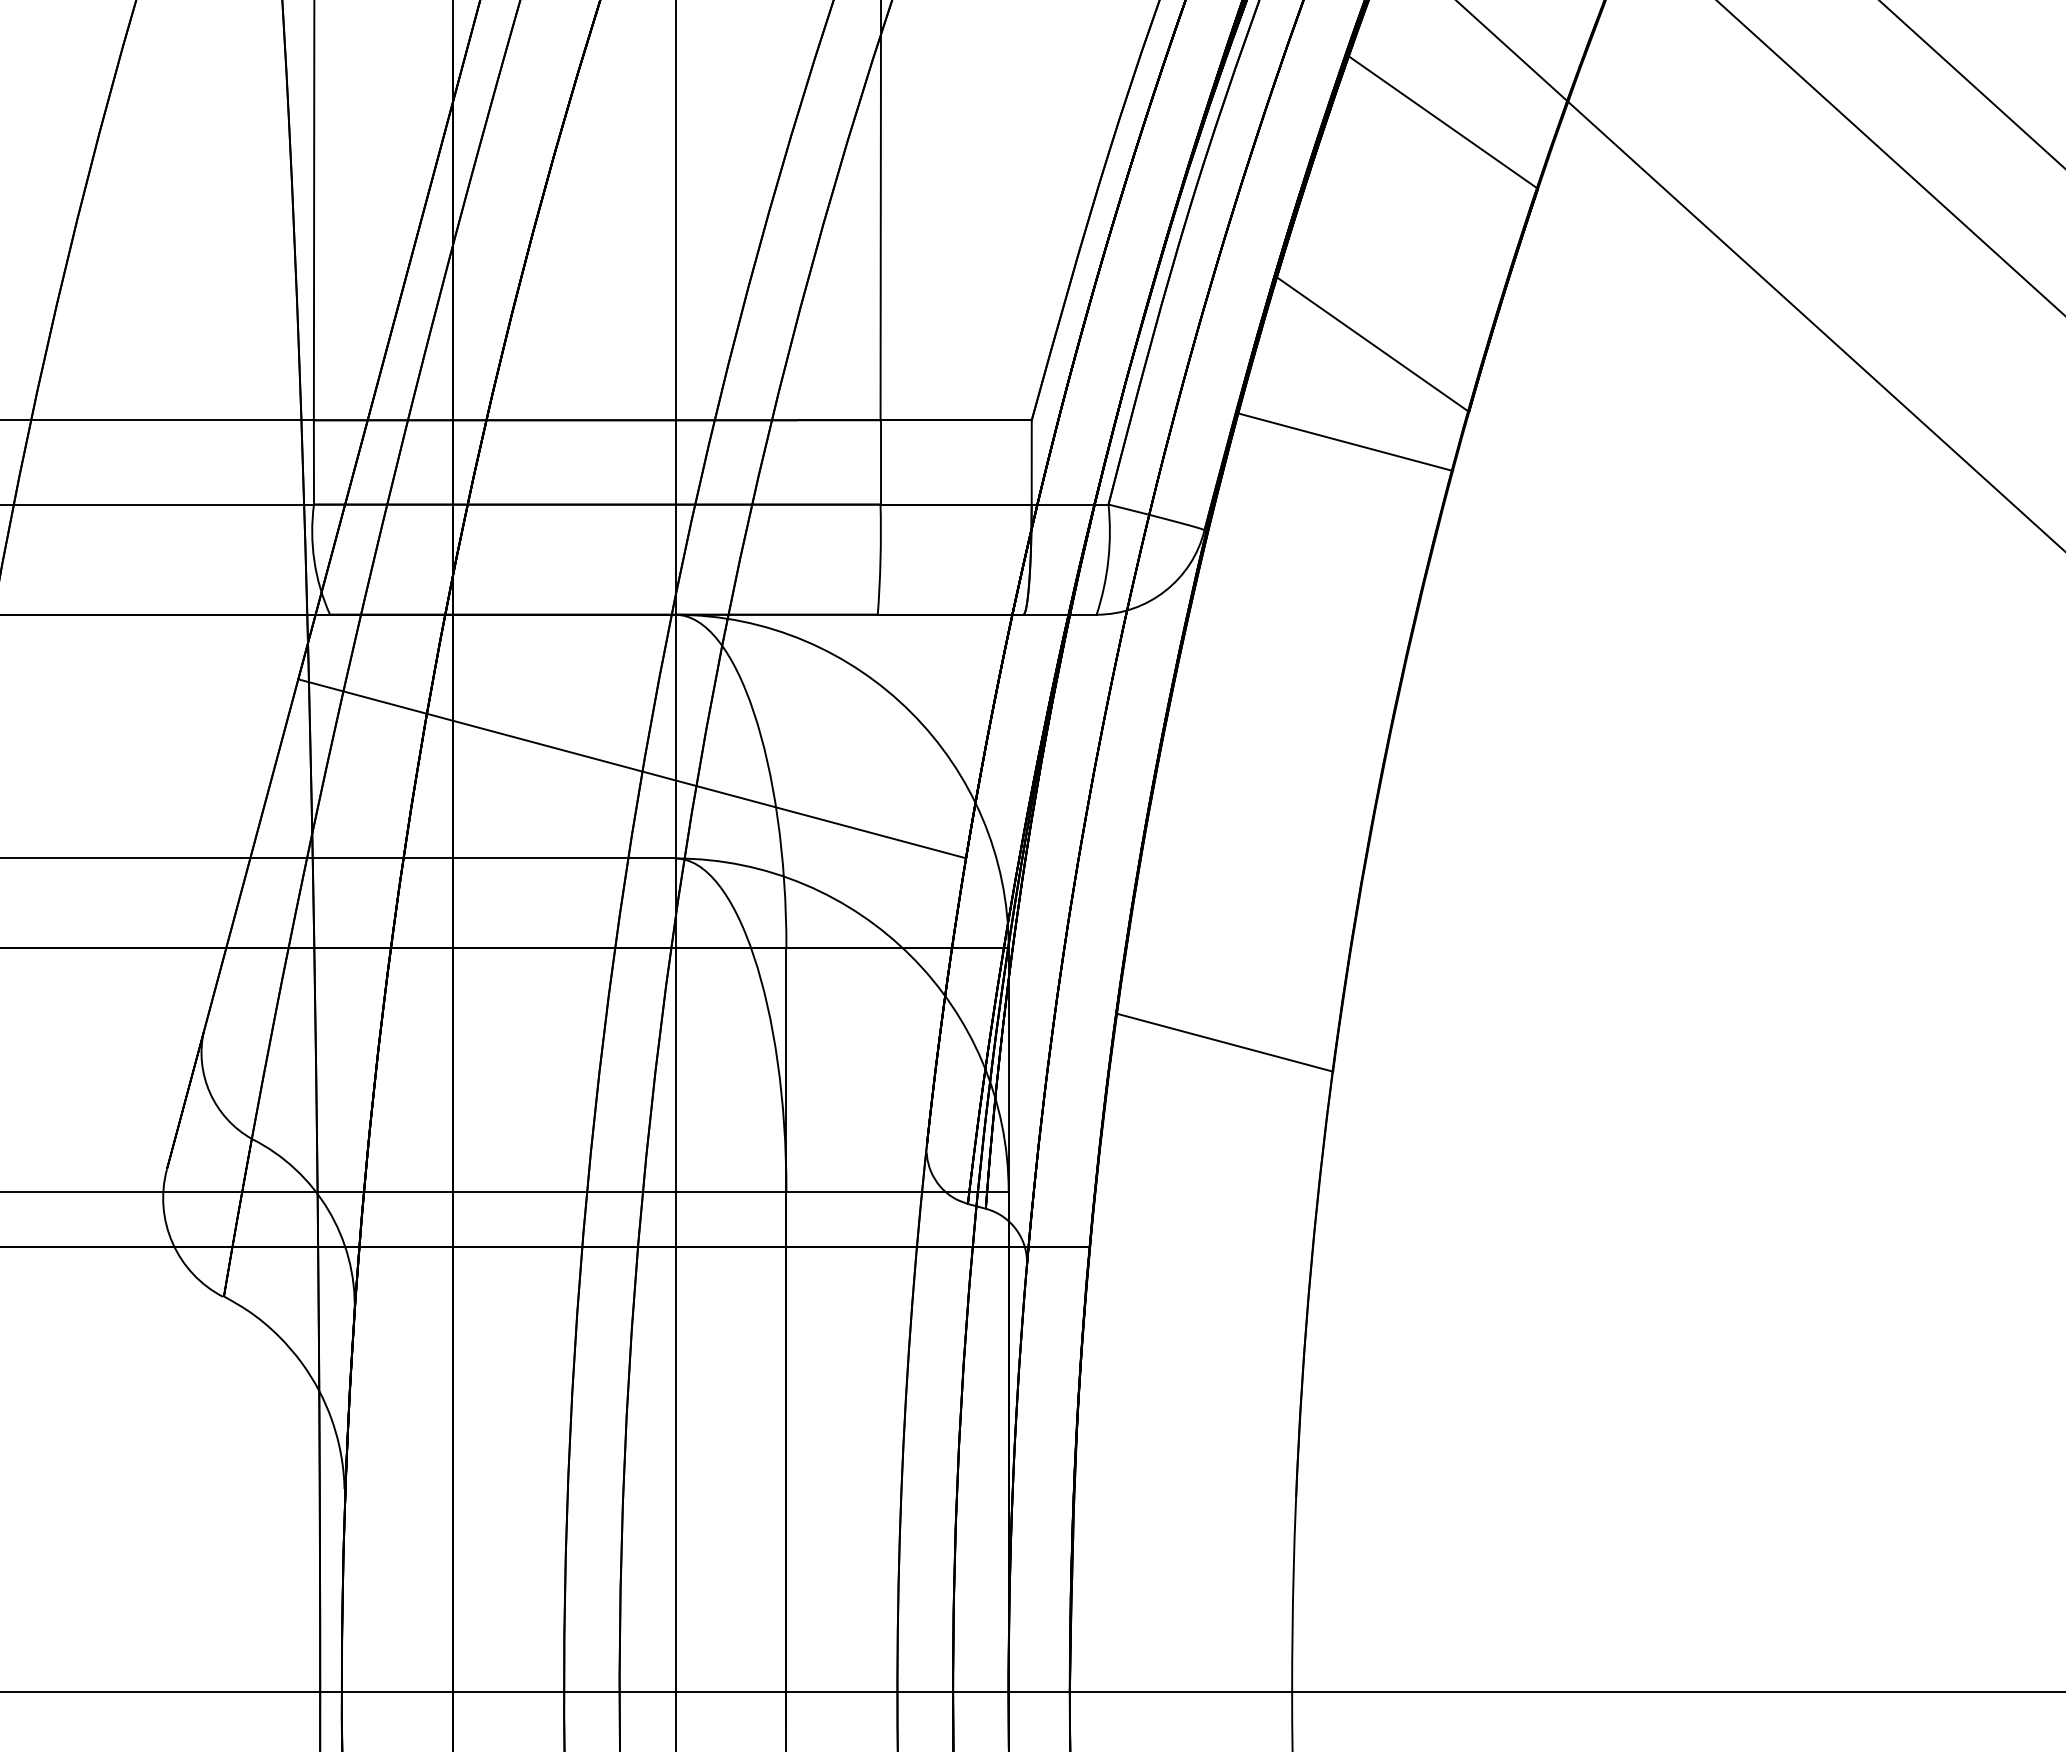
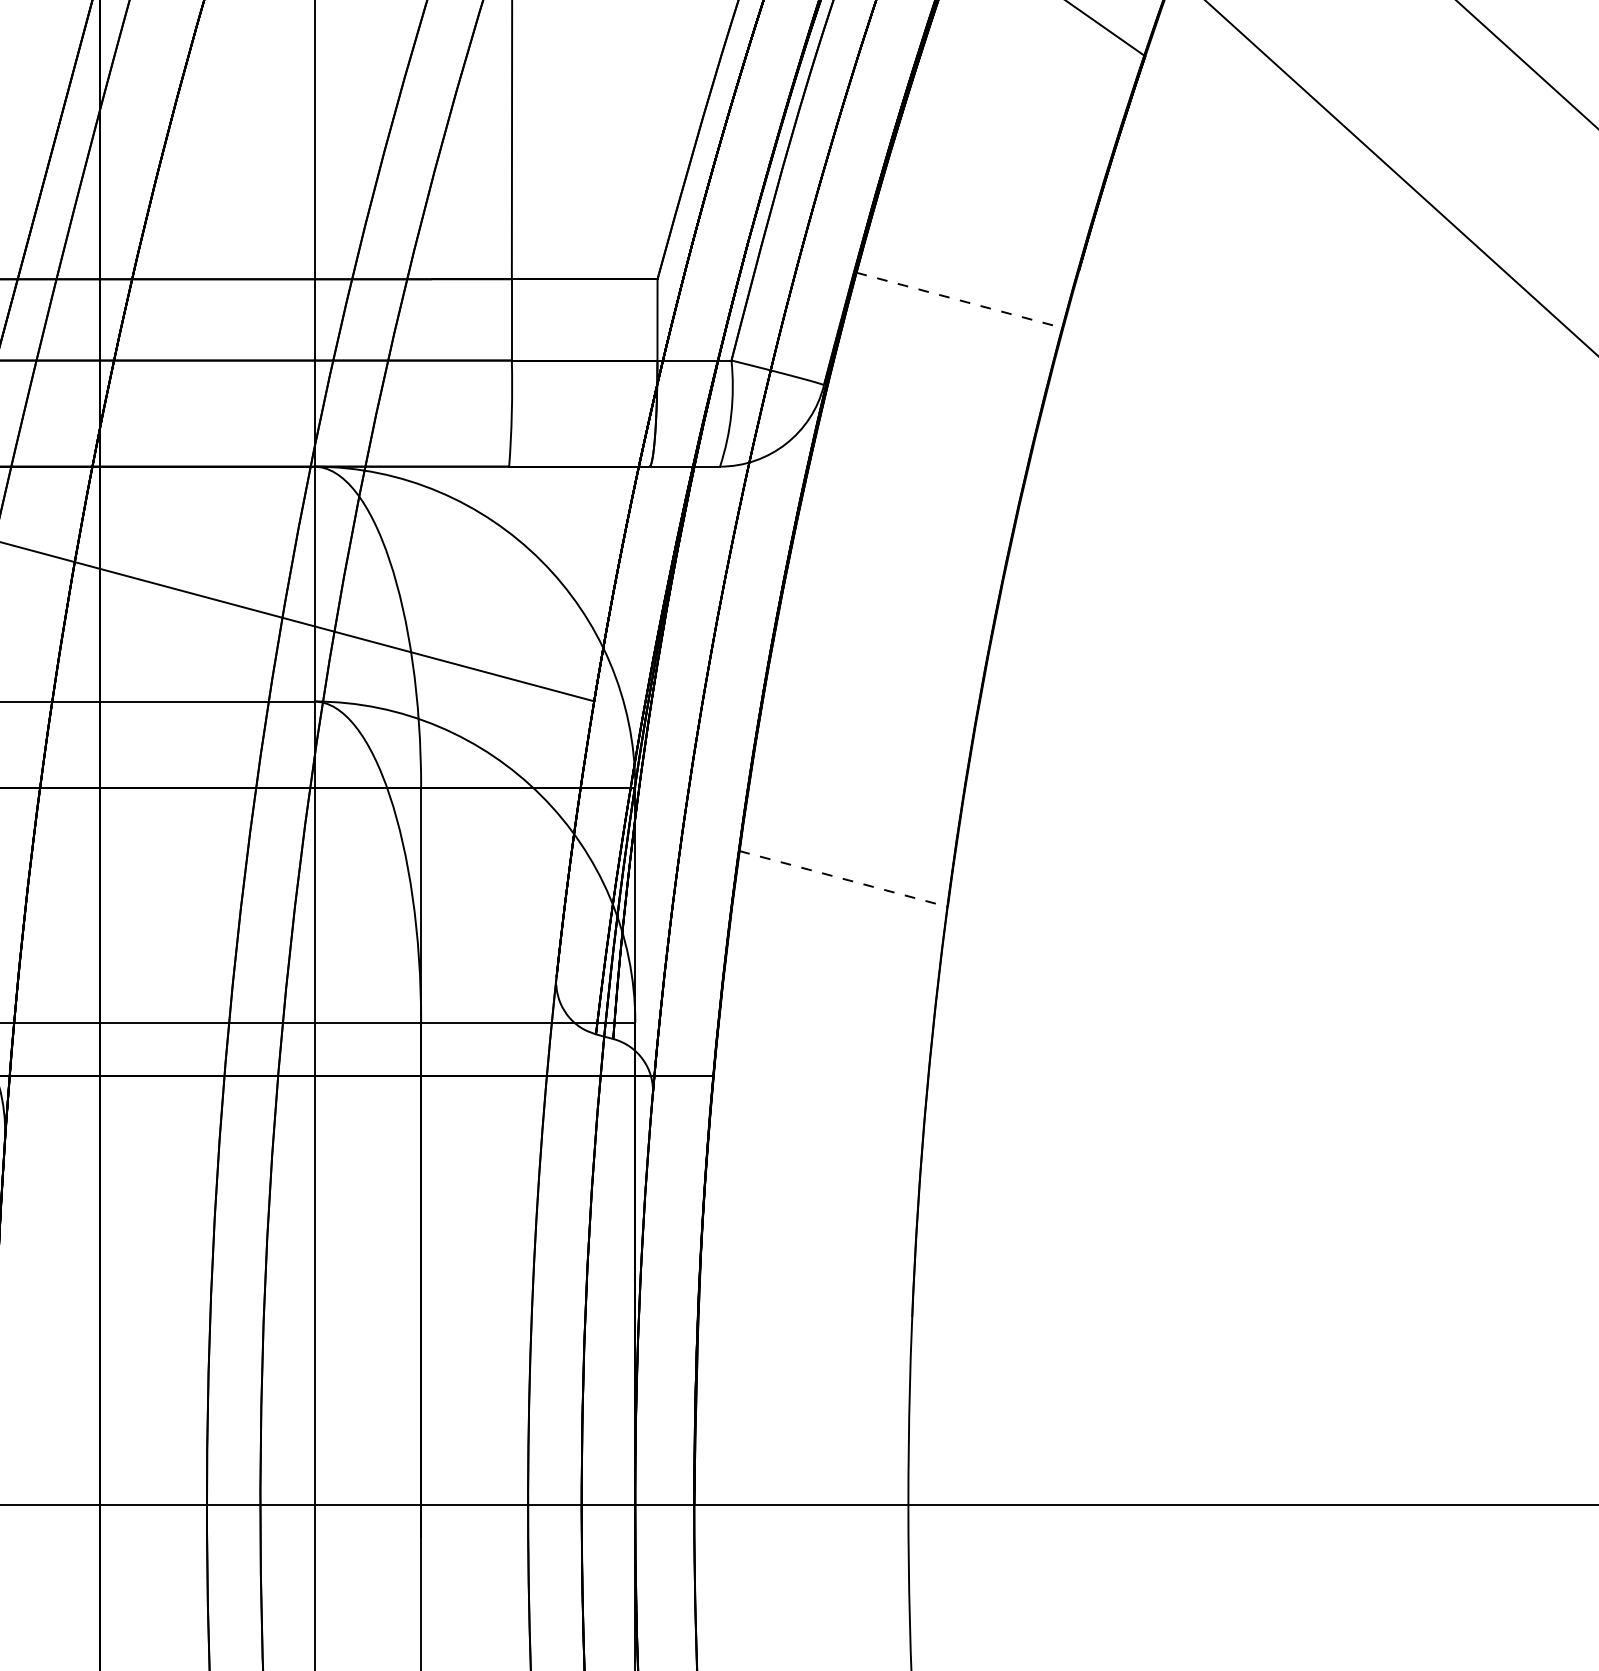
line: (1372, 344) -> (985, 206), removed
line: (1346, 442) -> (960, 300), solid -> dashed
line: (1225, 1042) -> (844, 878), solid -> dashed

